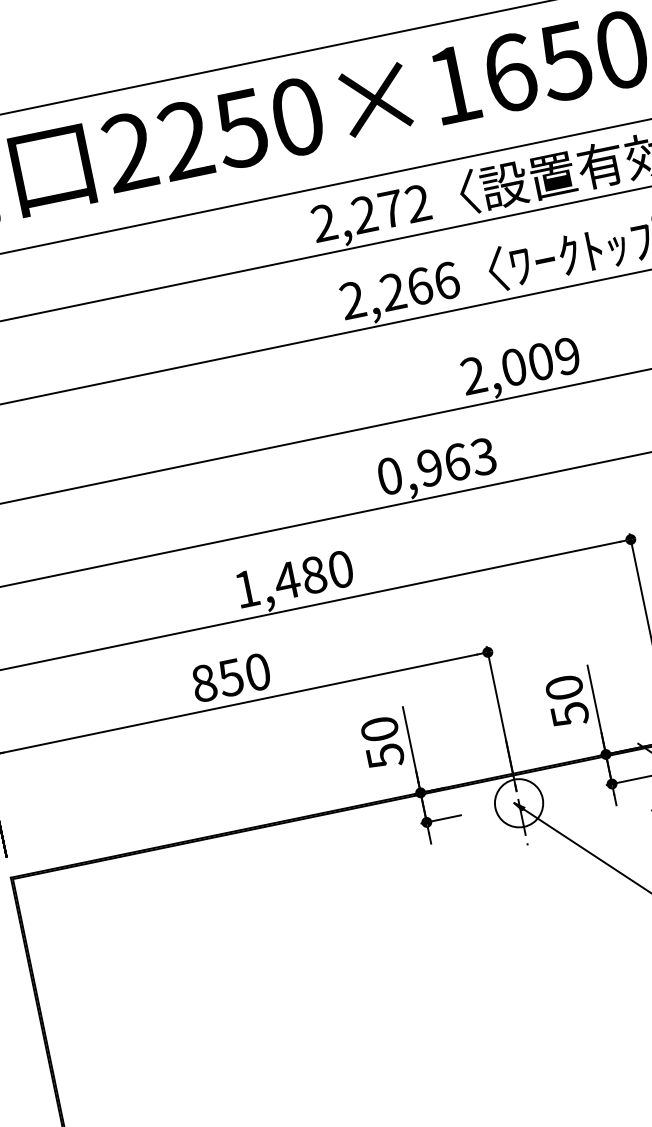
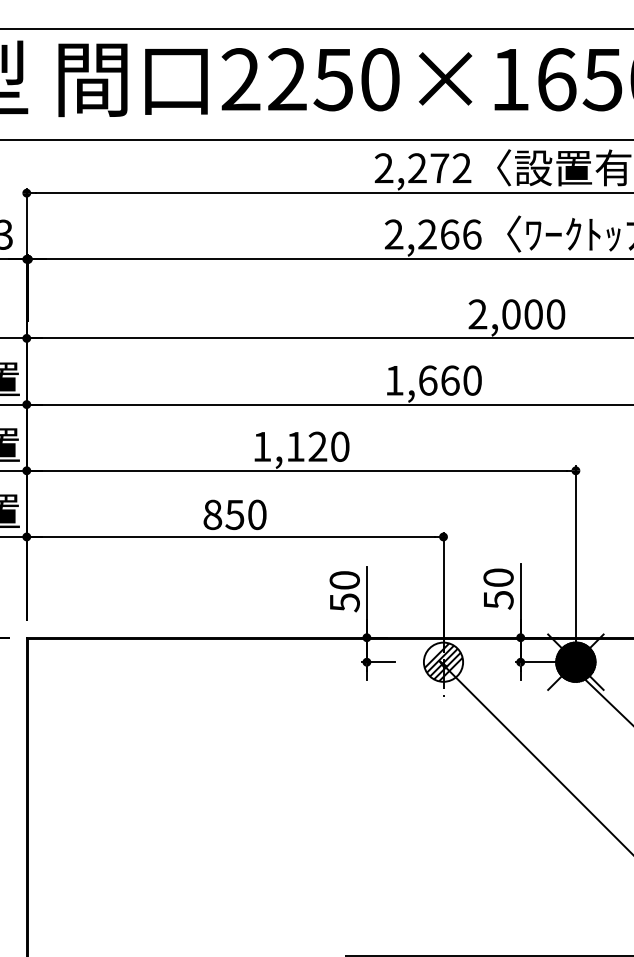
text: (567, 356) -> (555, 314), 2,009 -> 2,000
text: (436, 466) -> (433, 380), 0,963 -> 1,660
text: (300, 577) -> (306, 446), 1,480 -> 1,120
hatch: (519, 803) -> (443, 662), added

